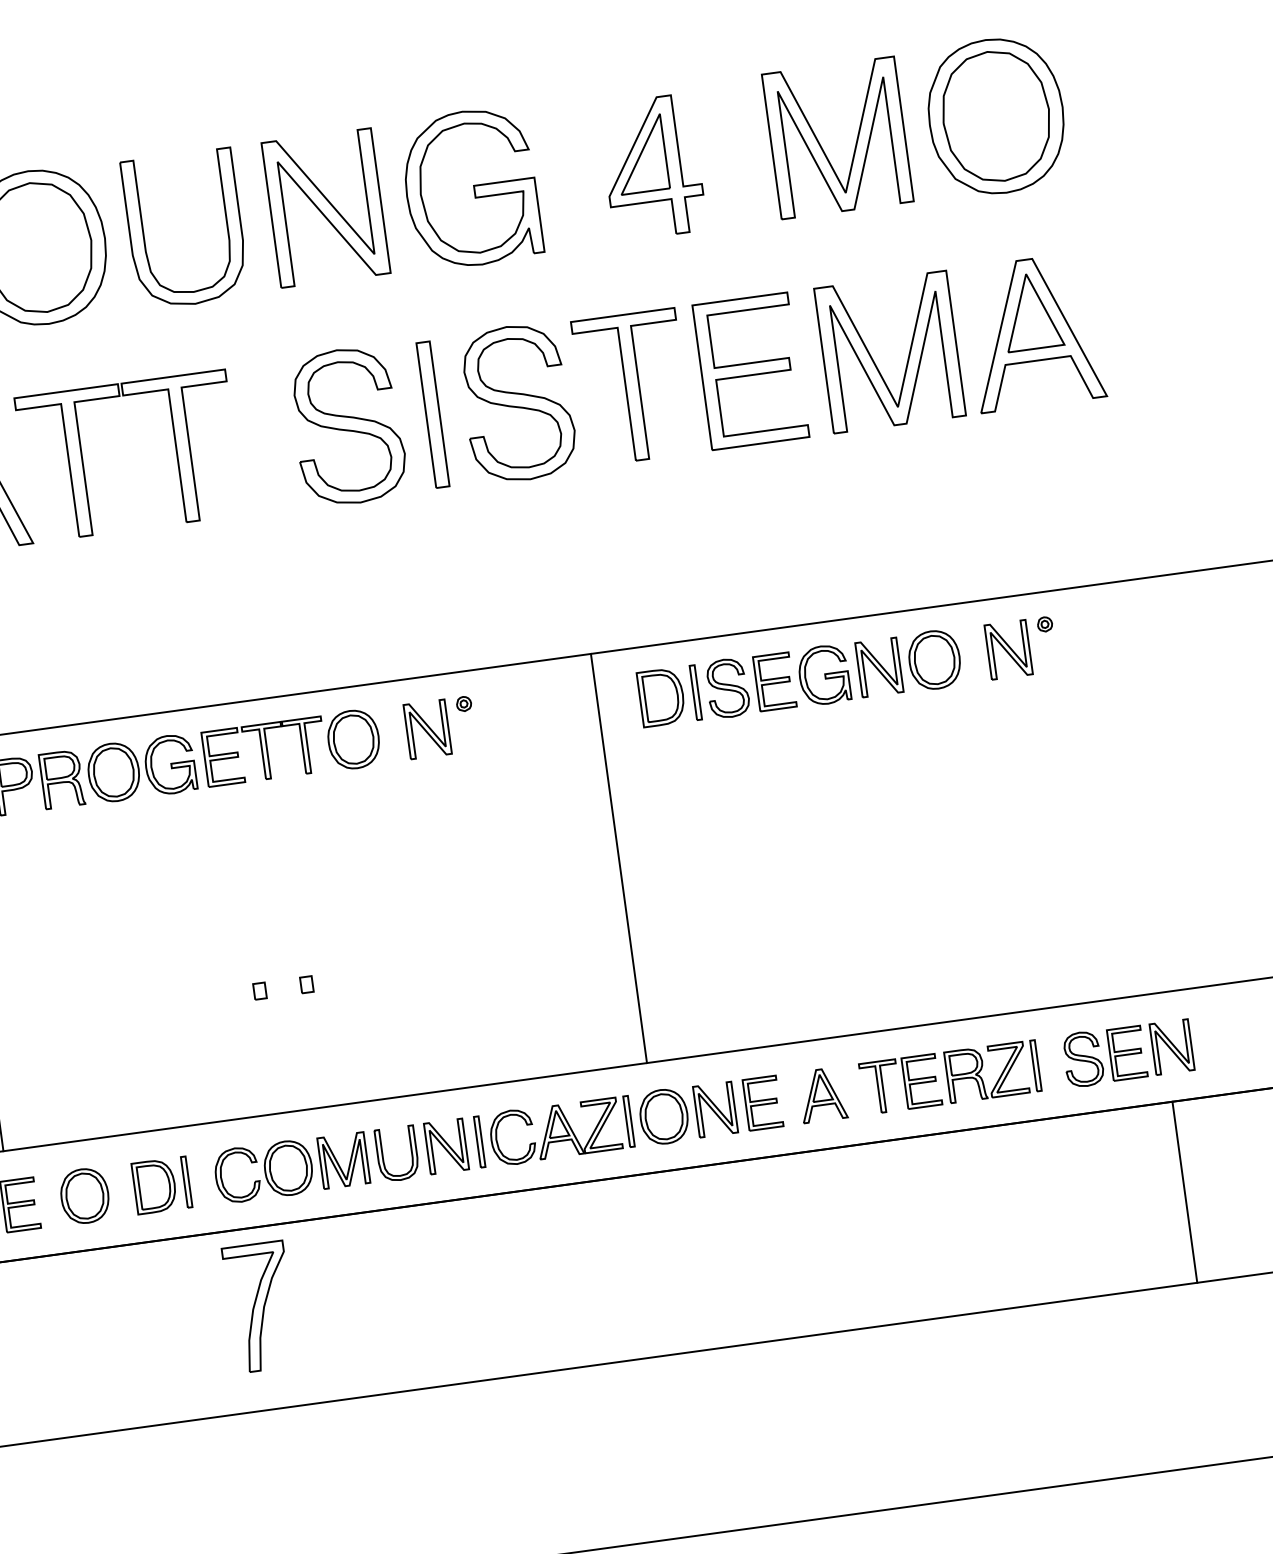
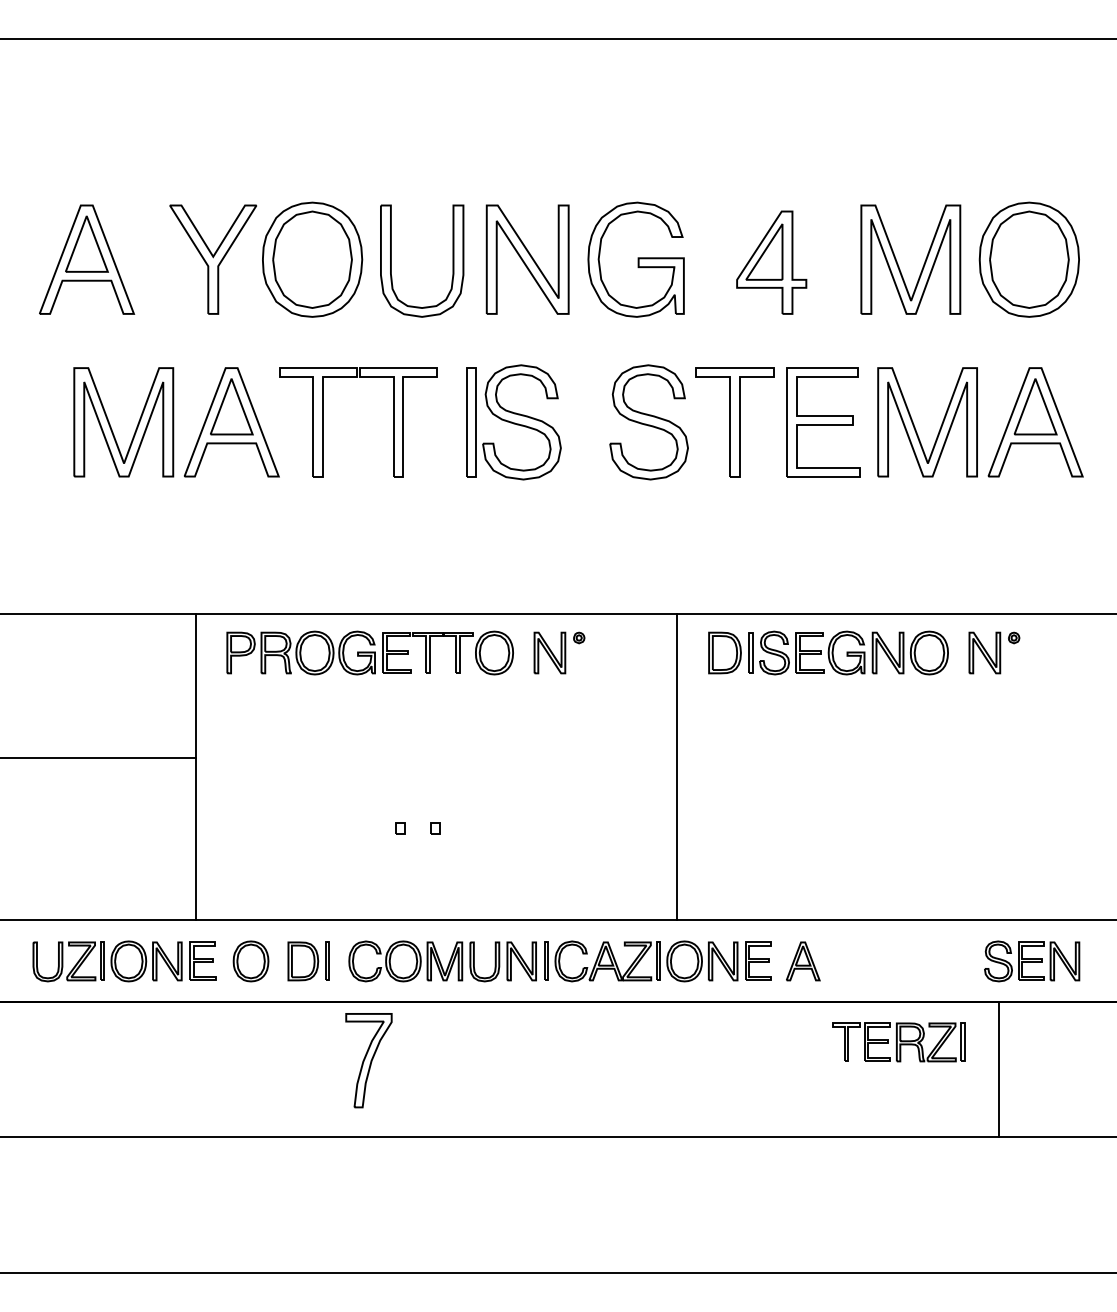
part: (433, 414) -> (471, 422), moved
part: (949, 1077) -> (898, 1042), moved
line: (1184, 1192) -> (998, 1069), moved

